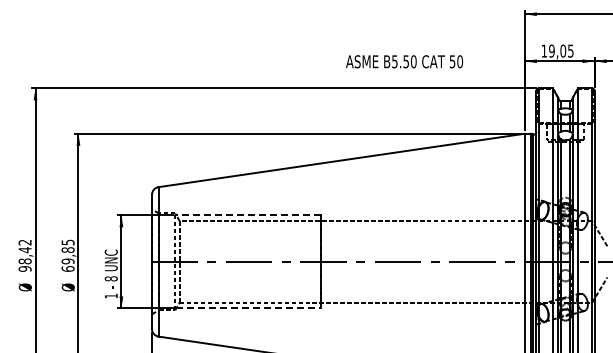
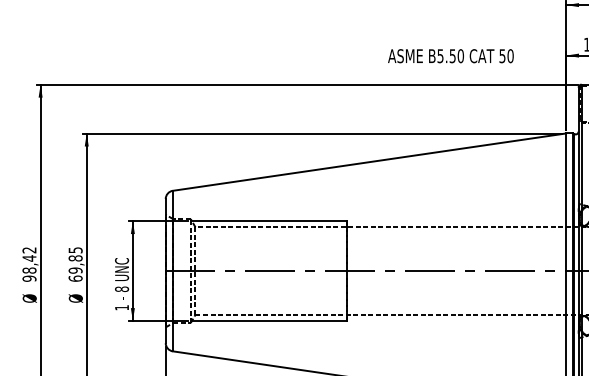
text: (404, 61) -> (450, 55), moved
line: (248, 215) -> (269, 221), dashed -> solid
line: (249, 308) -> (270, 321), dashed -> solid

